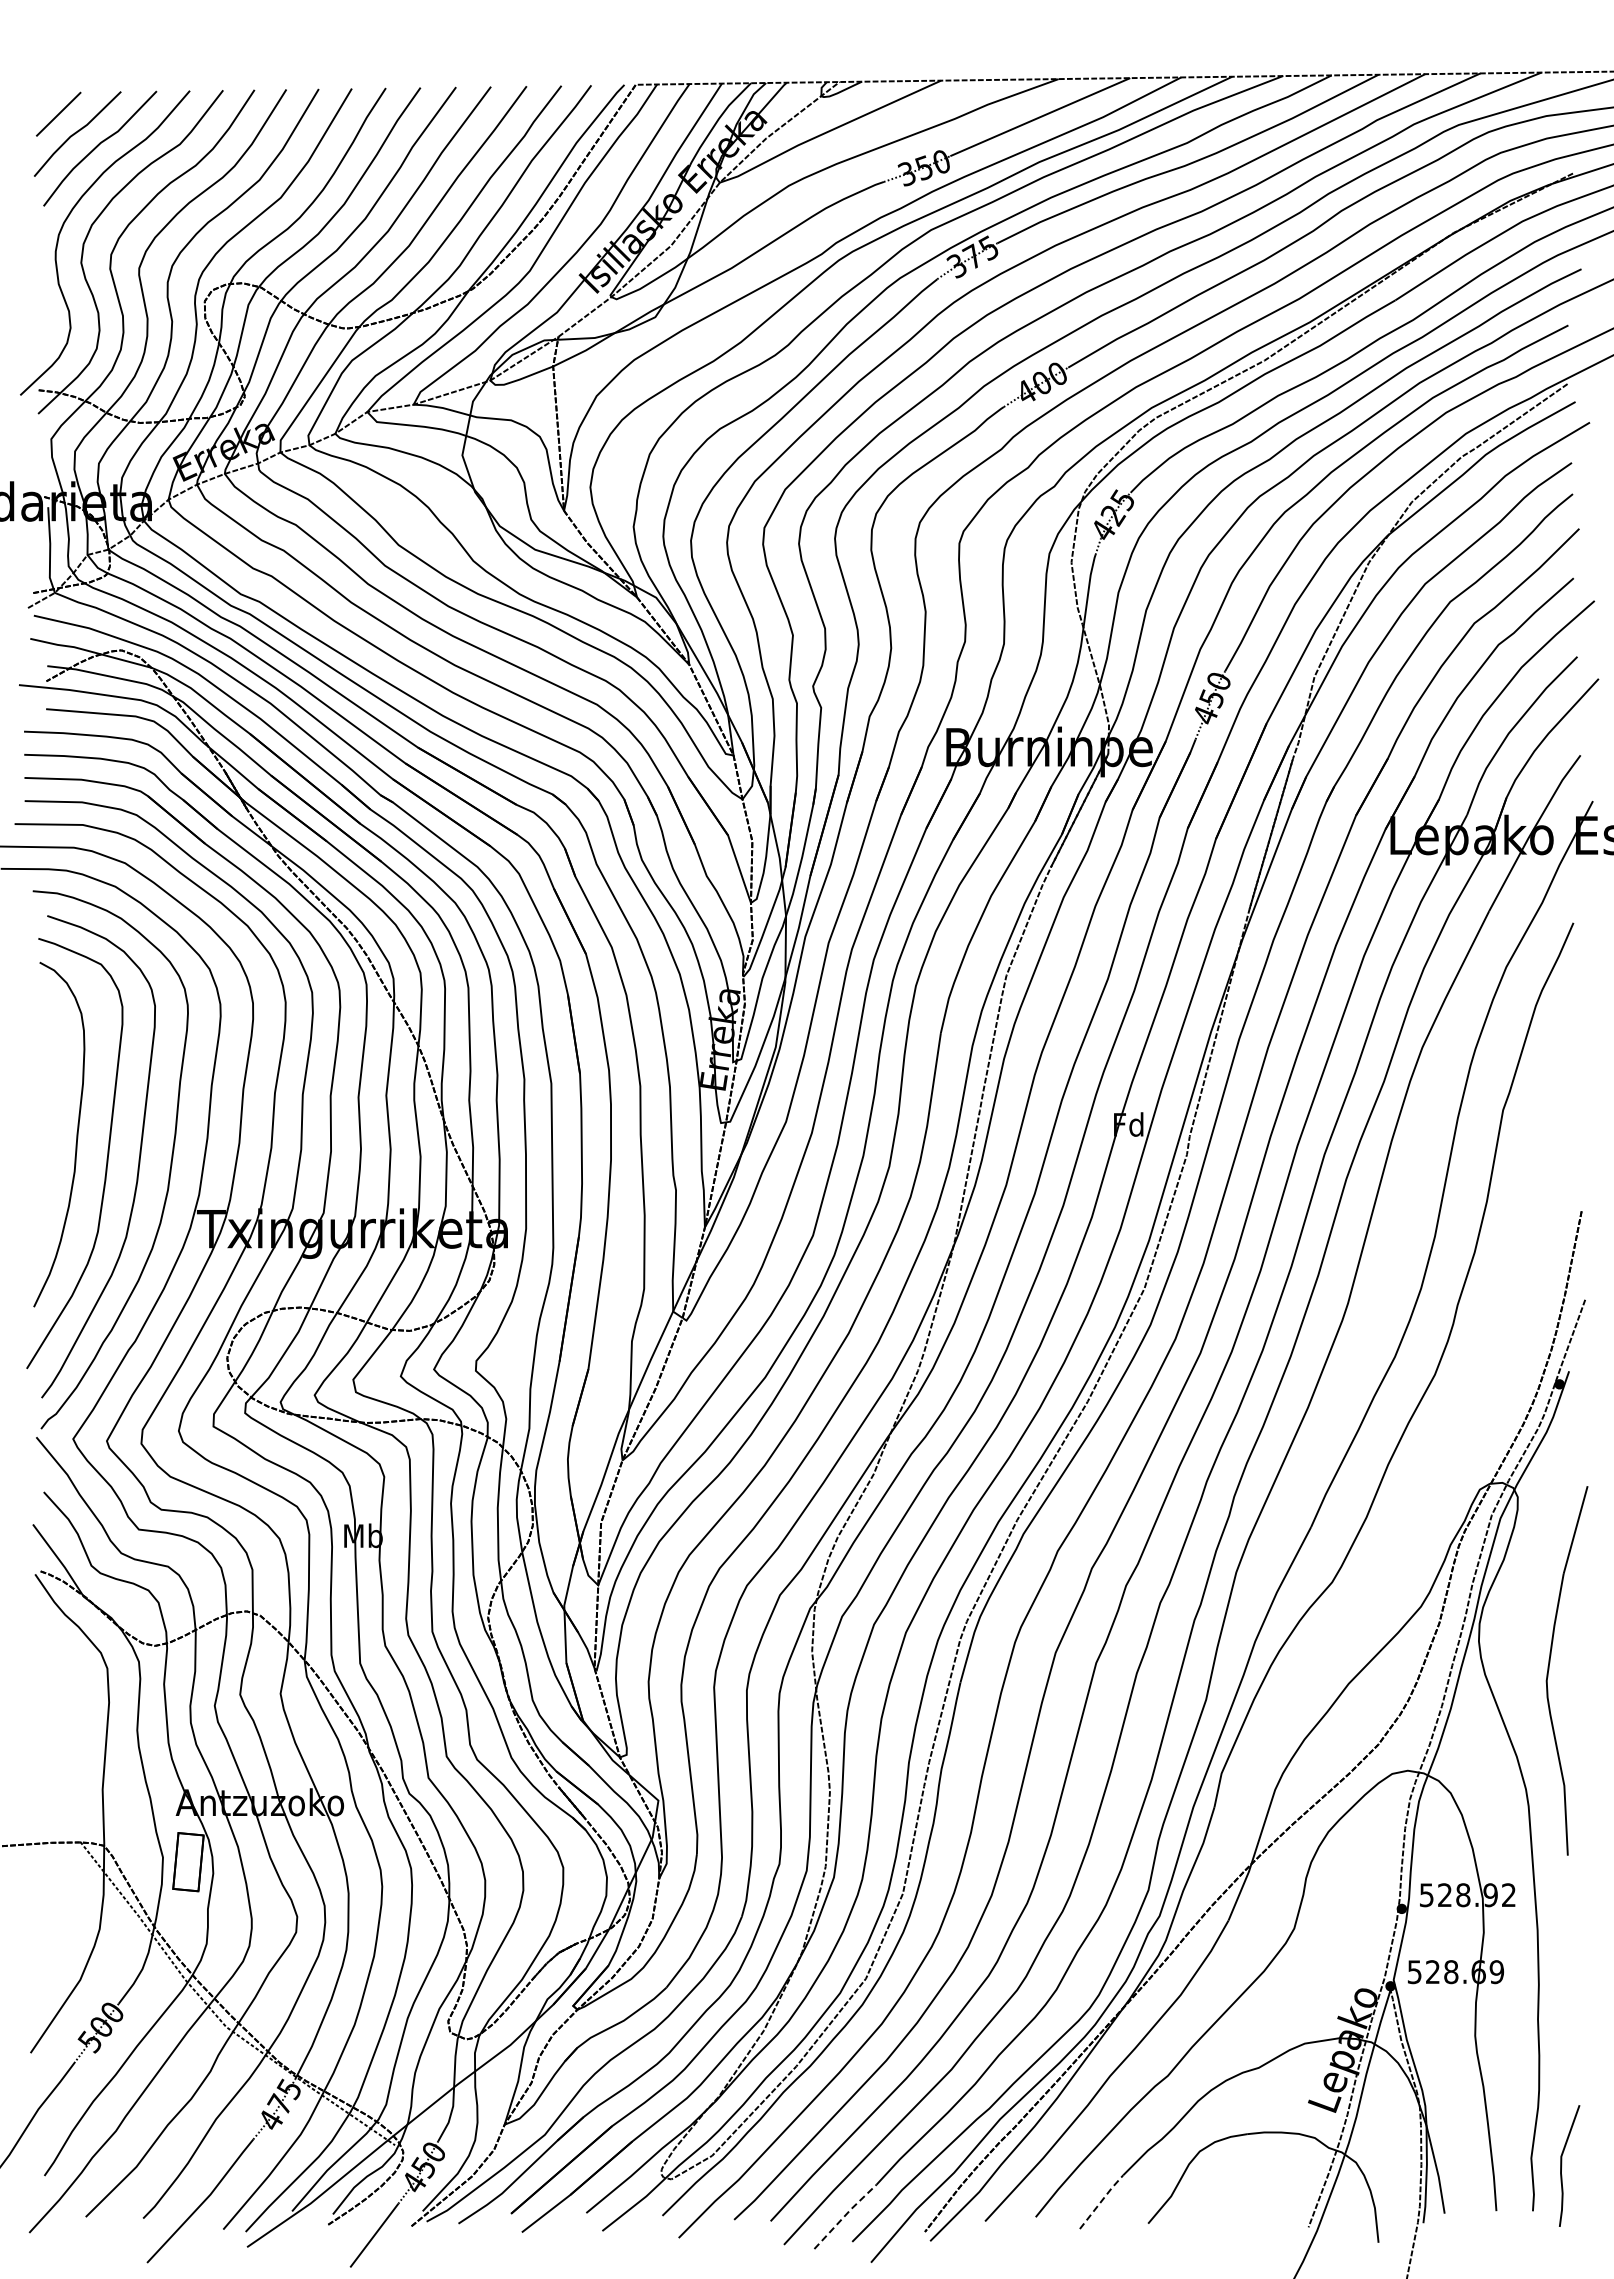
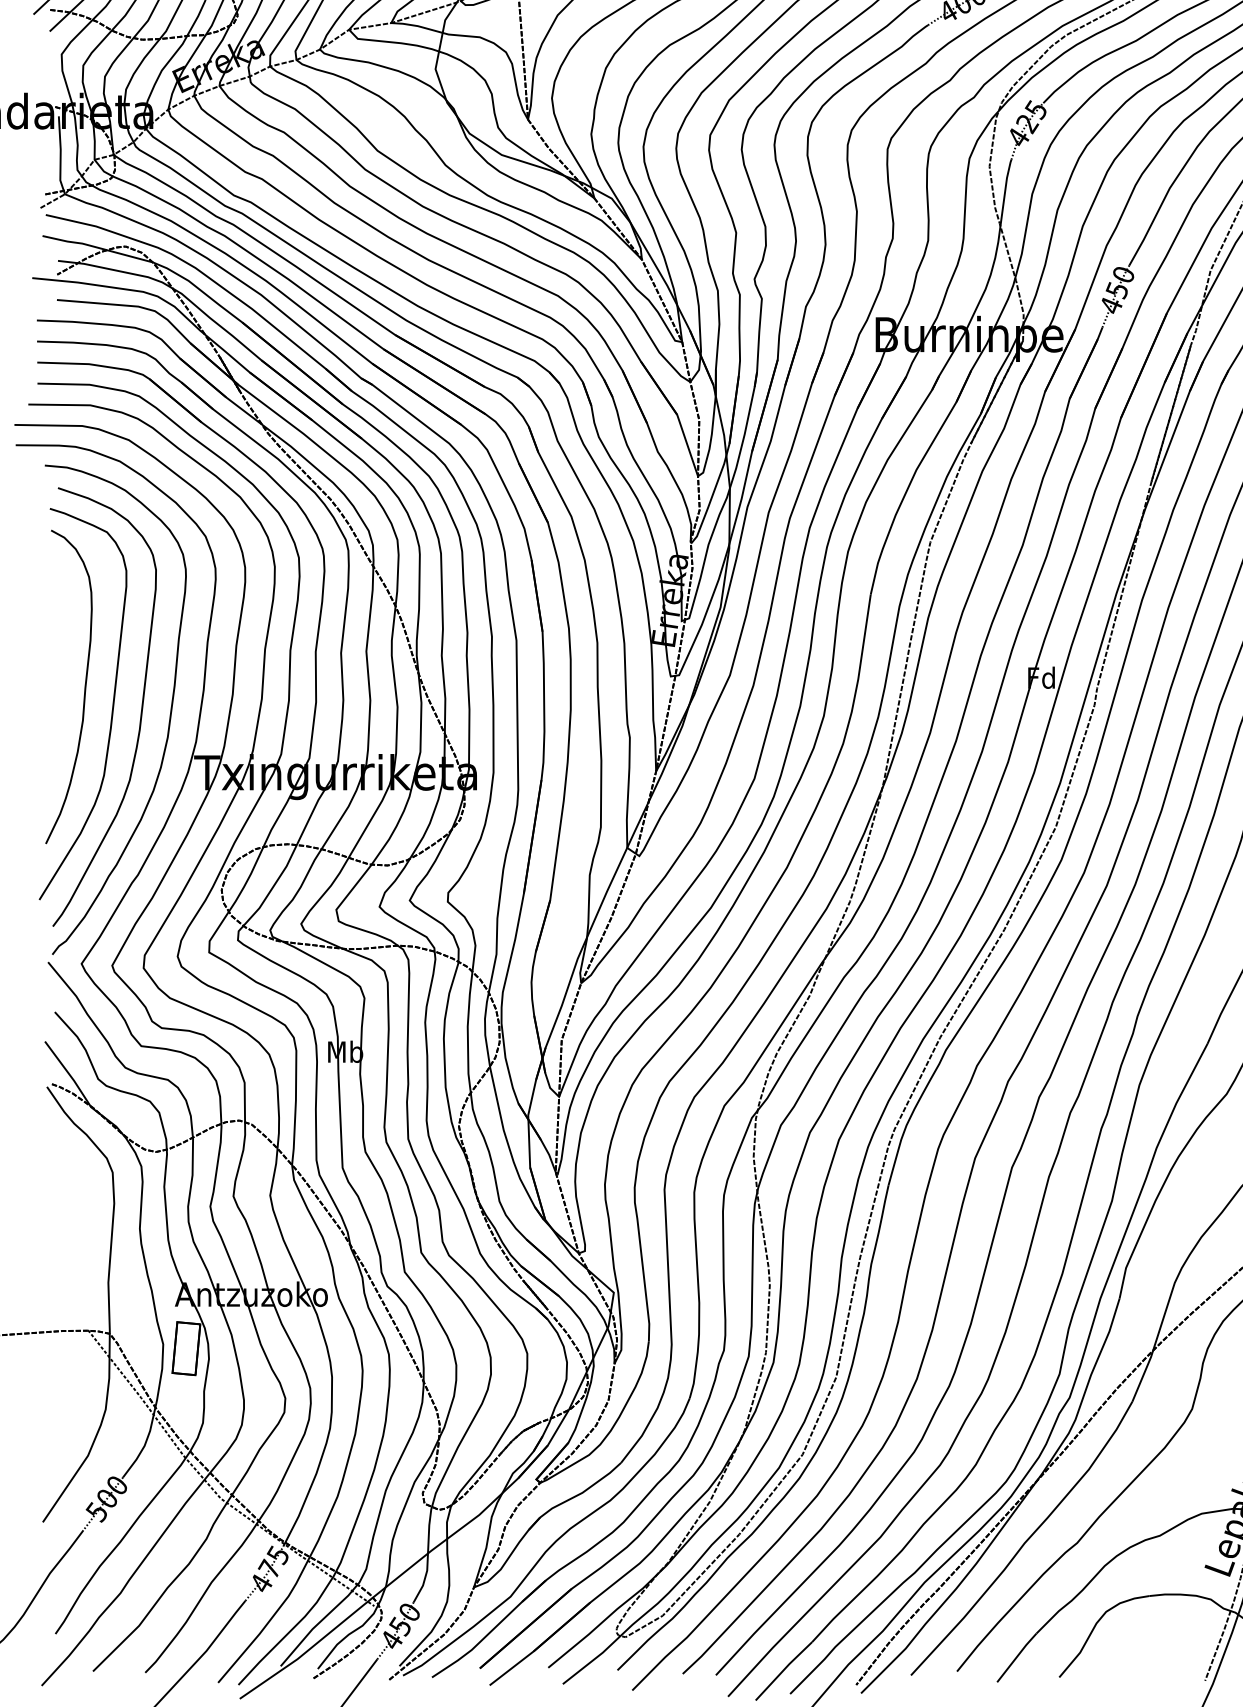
line: (1101, 2201) -> (1016, 1657), dashed -> solid
line: (845, 2215) -> (784, 1670), dashed -> solid

